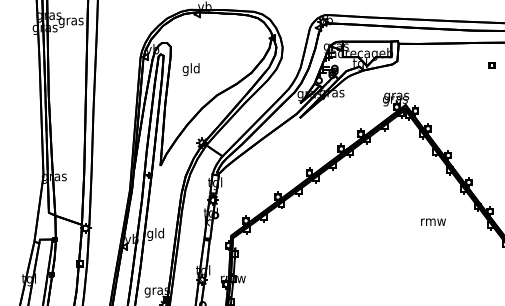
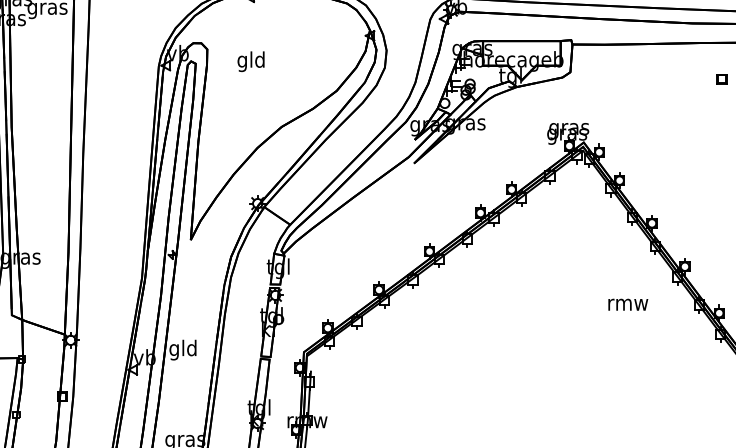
text: (190, 69) -> (250, 61), moved
text: (433, 221) -> (628, 303), moved

